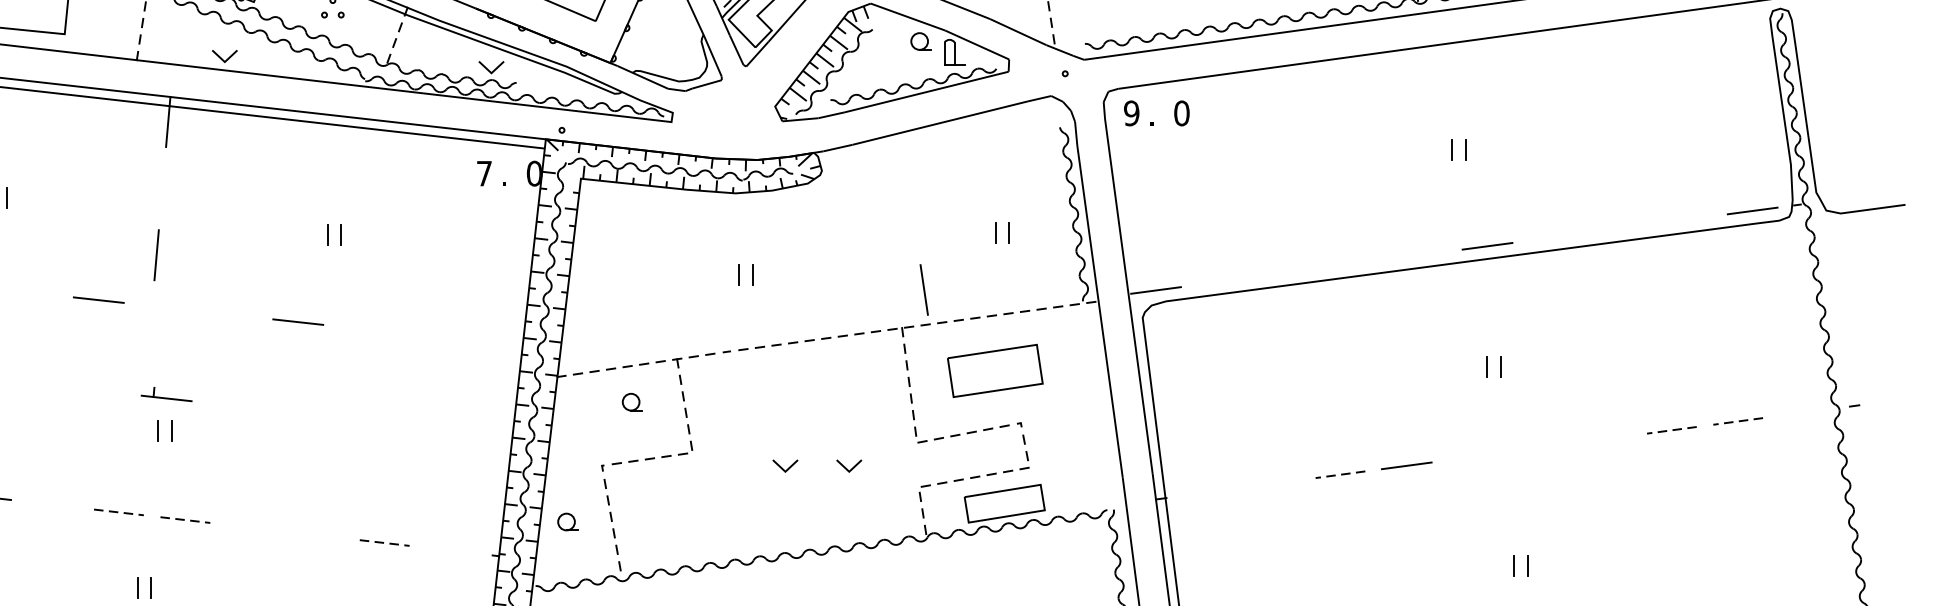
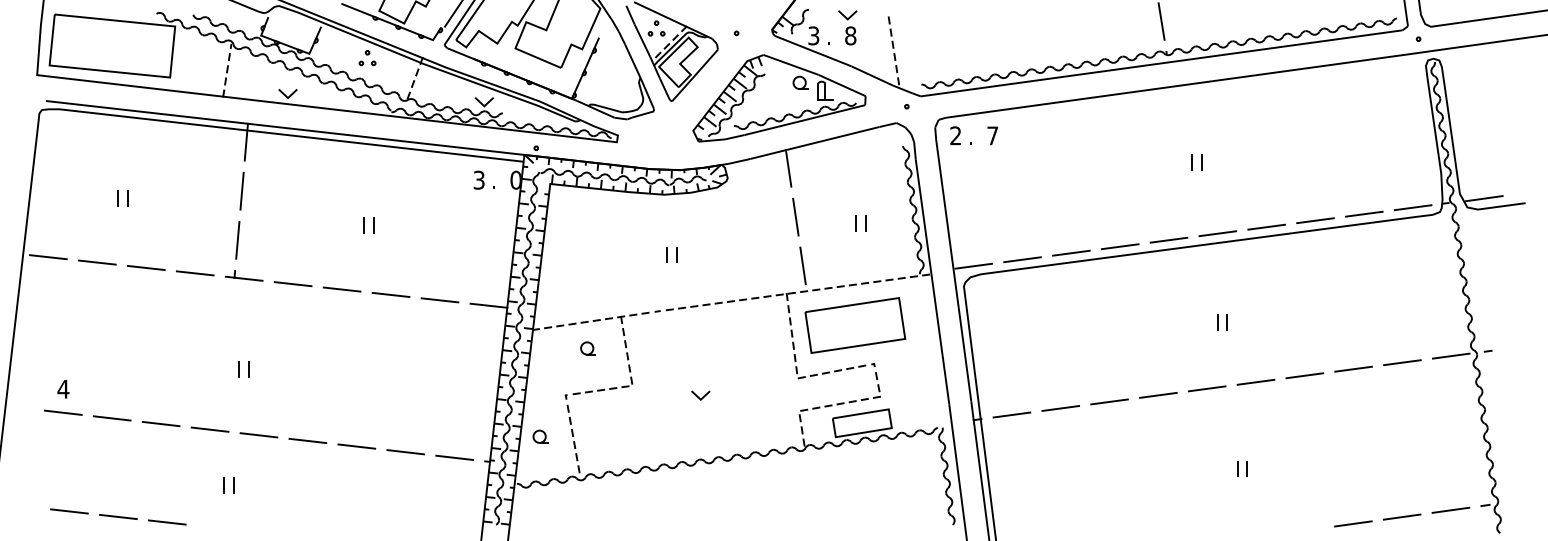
text: (1131, 112) -> (955, 135), 9 -> 2
text: (1181, 112) -> (992, 135), 0 -> 7
line: (904, 157) -> (788, 168), added
text: (483, 172) -> (478, 179), 7 -> 3
line: (161, 187) -> (241, 190), added
line: (1849, 198) -> (1484, 198), added
line: (1685, 218) -> (1363, 213), added
line: (913, 222) -> (795, 216), added
line: (1620, 228) -> (1315, 220), added
line: (1553, 236) -> (1266, 226), added
line: (1420, 254) -> (1168, 239), added
line: (1353, 263) -> (1119, 246), added
line: (1288, 271) -> (1071, 252), added
line: (1222, 281) -> (1022, 259), added
line: (31, 292) -> (145, 267), added
line: (230, 315) -> (292, 284), added
line: (363, 328) -> (390, 294), added
line: (430, 336) -> (439, 300), added
line: (497, 343) -> (488, 305), added
part: (995, 370) -> (855, 325), size x1.43
part: (167, 394) -> (244, 275), moved
line: (1803, 411) -> (1450, 355), added
line: (1736, 421) -> (1401, 362), dashed -> solid
line: (1671, 430) -> (1353, 369), dashed -> solid
line: (1605, 438) -> (1304, 375), added
line: (1538, 446) -> (1255, 381), added
line: (1472, 456) -> (1206, 388), added
line: (846, 467) -> (745, 396), removed
line: (1340, 475) -> (1109, 402), dashed -> solid
line: (1273, 483) -> (1060, 408), added
line: (1207, 491) -> (1011, 414), added
line: (51, 504) -> (160, 423), added
line: (119, 512) -> (210, 429), dashed -> solid
line: (186, 520) -> (259, 435), dashed -> solid
line: (251, 527) -> (307, 440), added
line: (317, 535) -> (356, 446), added
line: (385, 543) -> (406, 452), dashed -> solid
line: (450, 550) -> (454, 457), added

